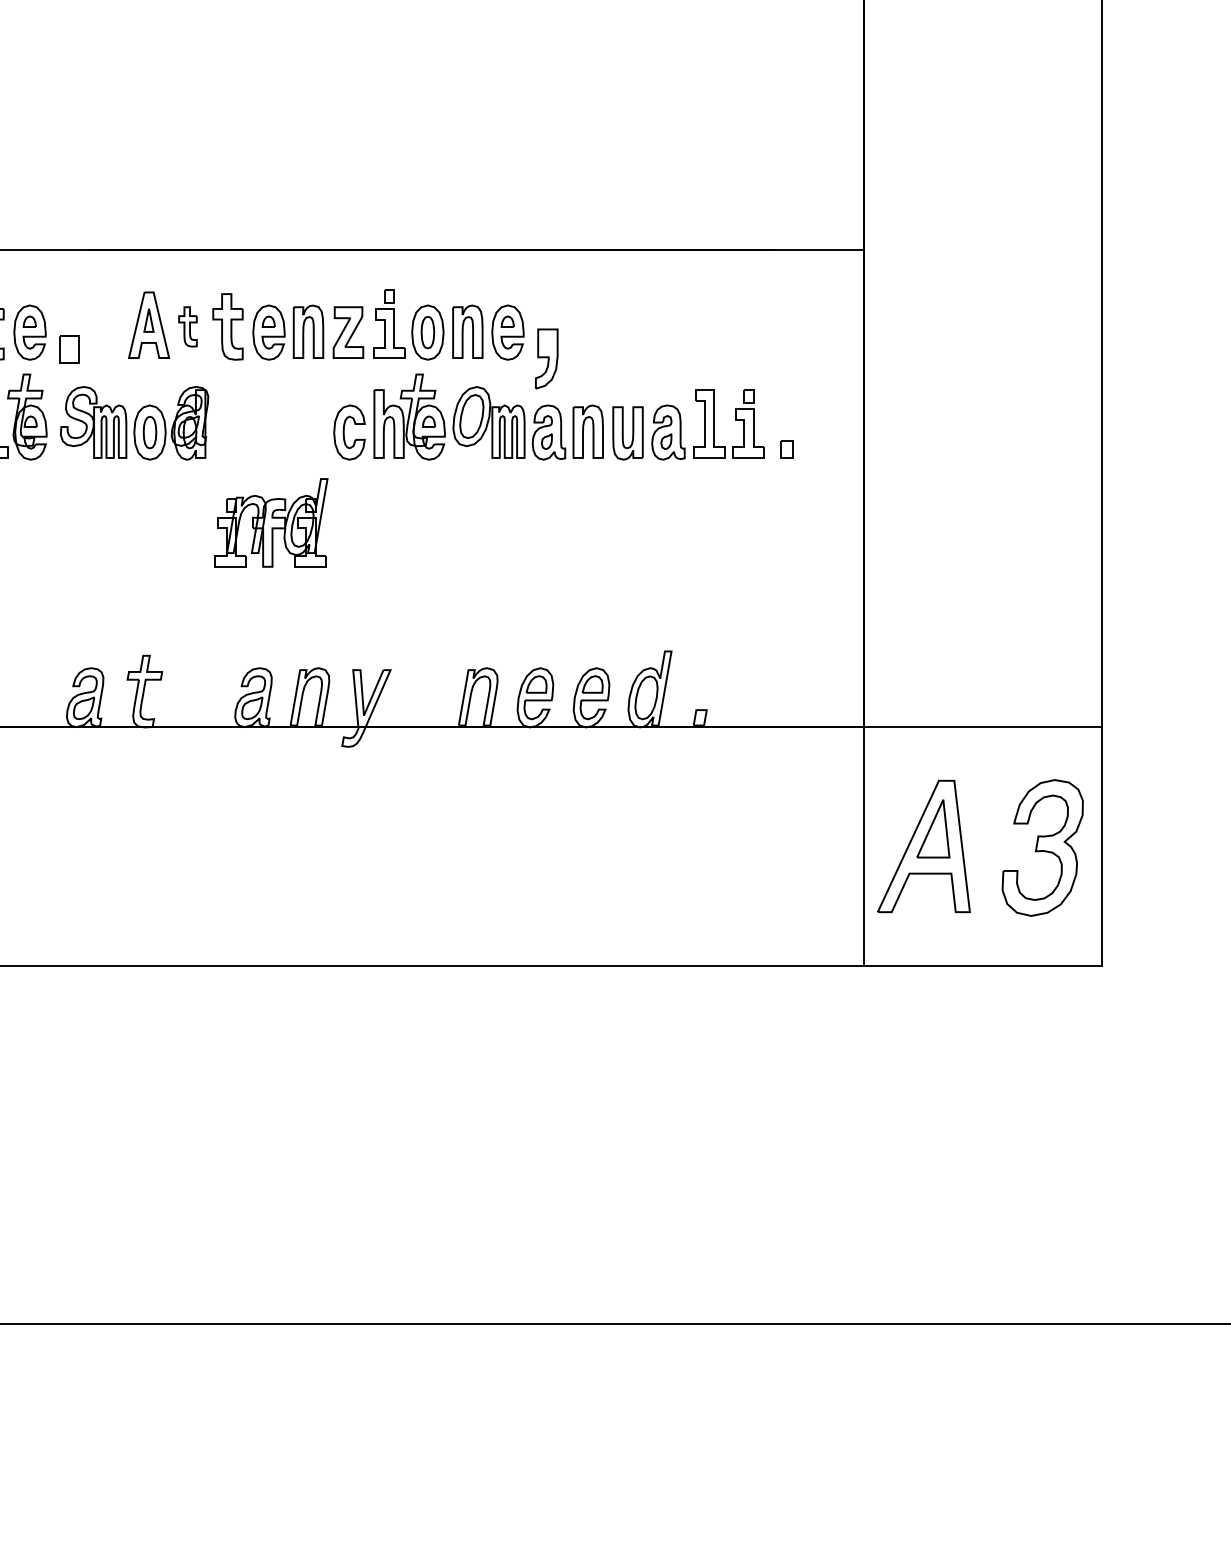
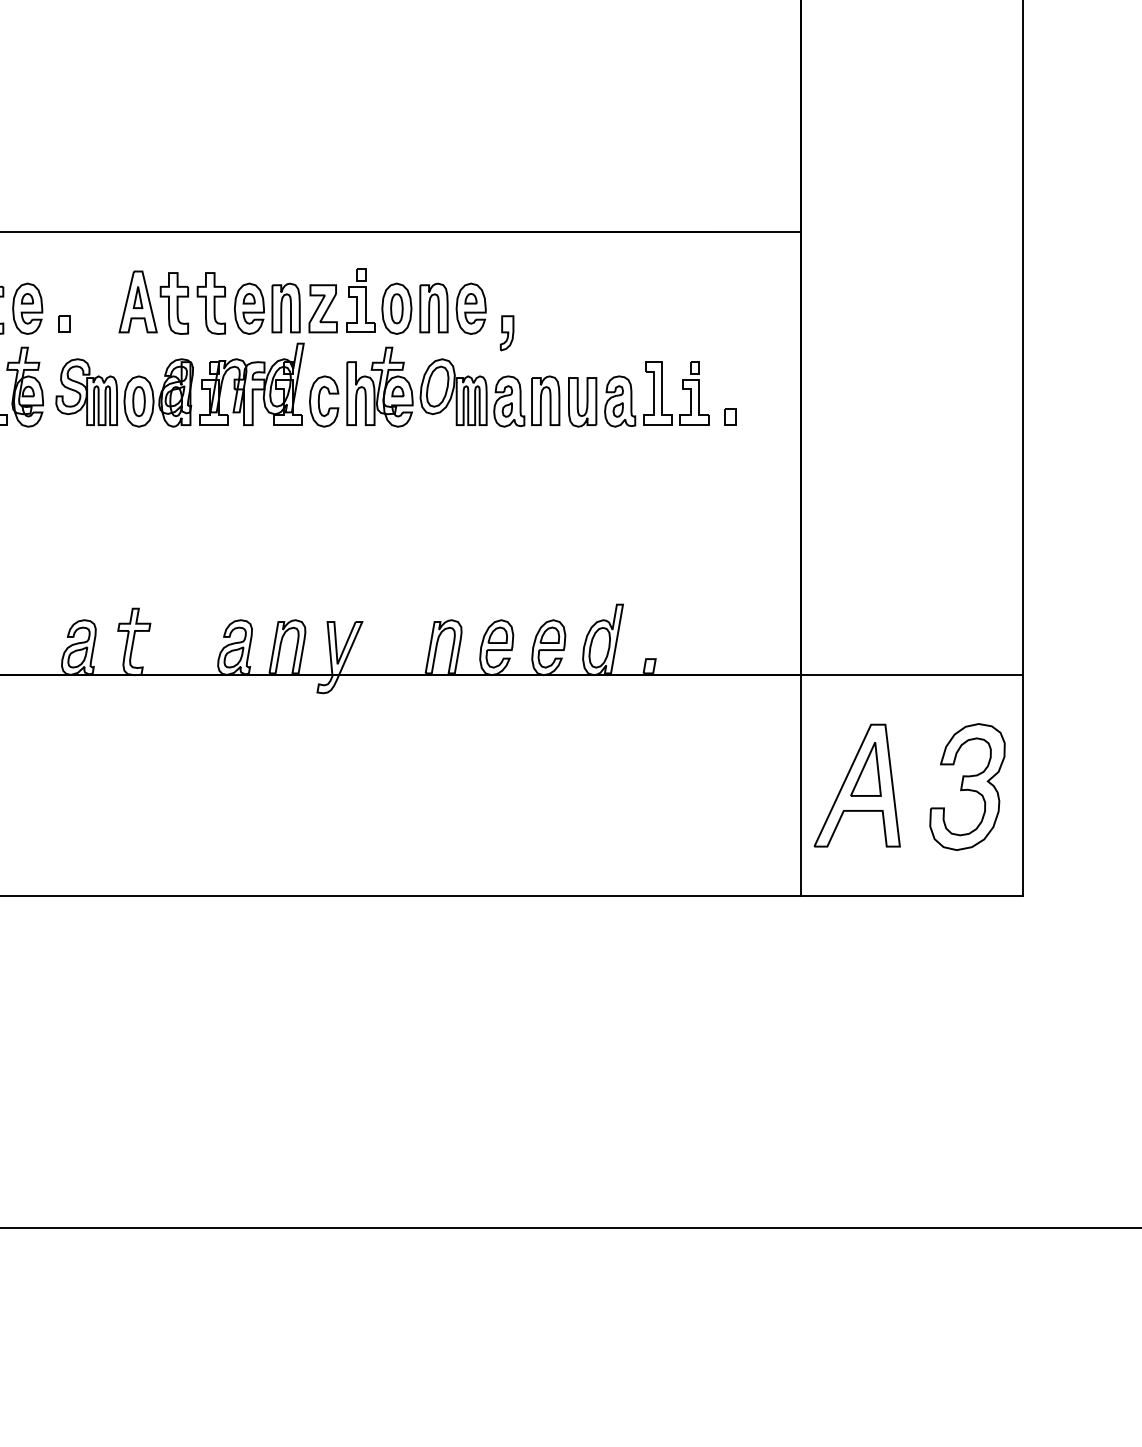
part: (187, 326) -> (173, 303), size x1.67
part: (69, 348) -> (64, 323), size x0.62
part: (545, 359) -> (506, 333), size x0.62
part: (271, 521) -> (251, 383), moved

